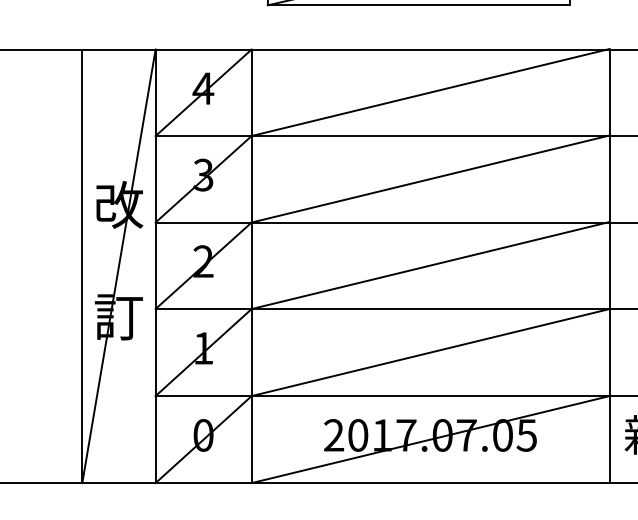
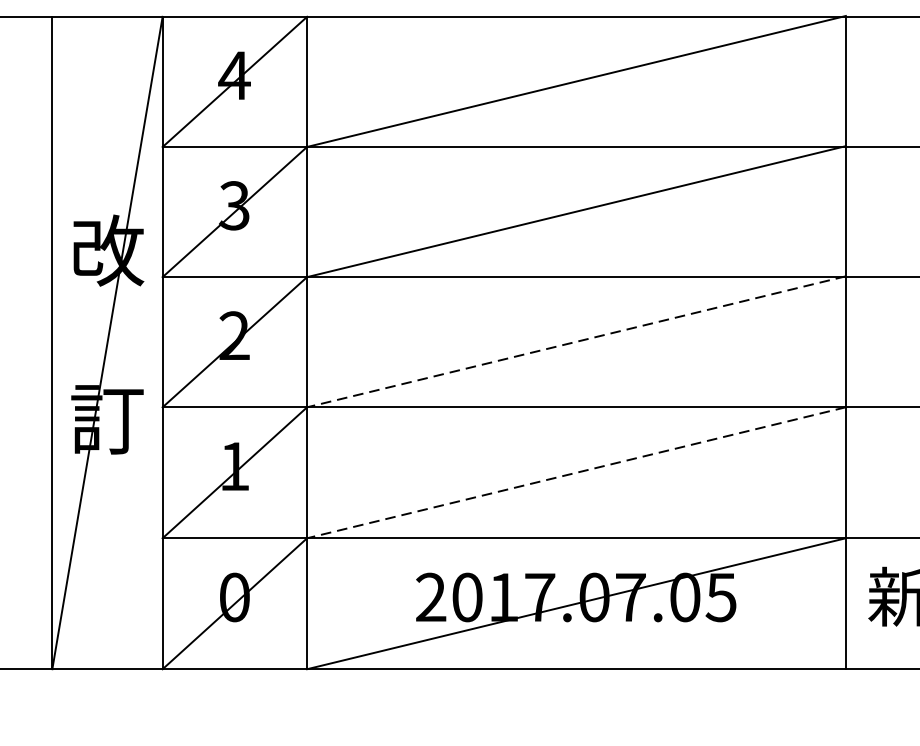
line: (430, 265) -> (576, 341), solid -> dashed
line: (430, 352) -> (576, 472), solid -> dashed

